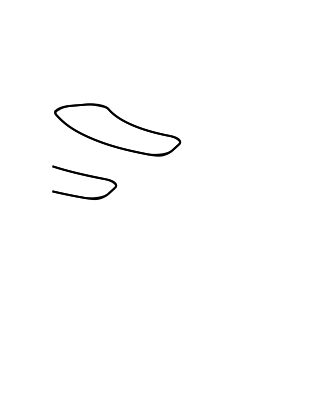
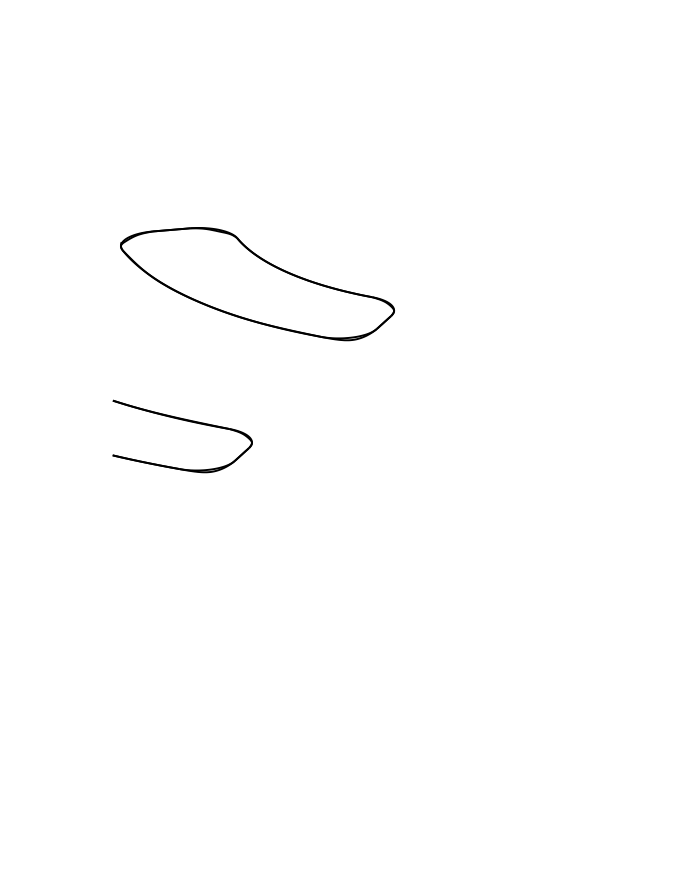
part: (85, 176) -> (184, 422), moved

